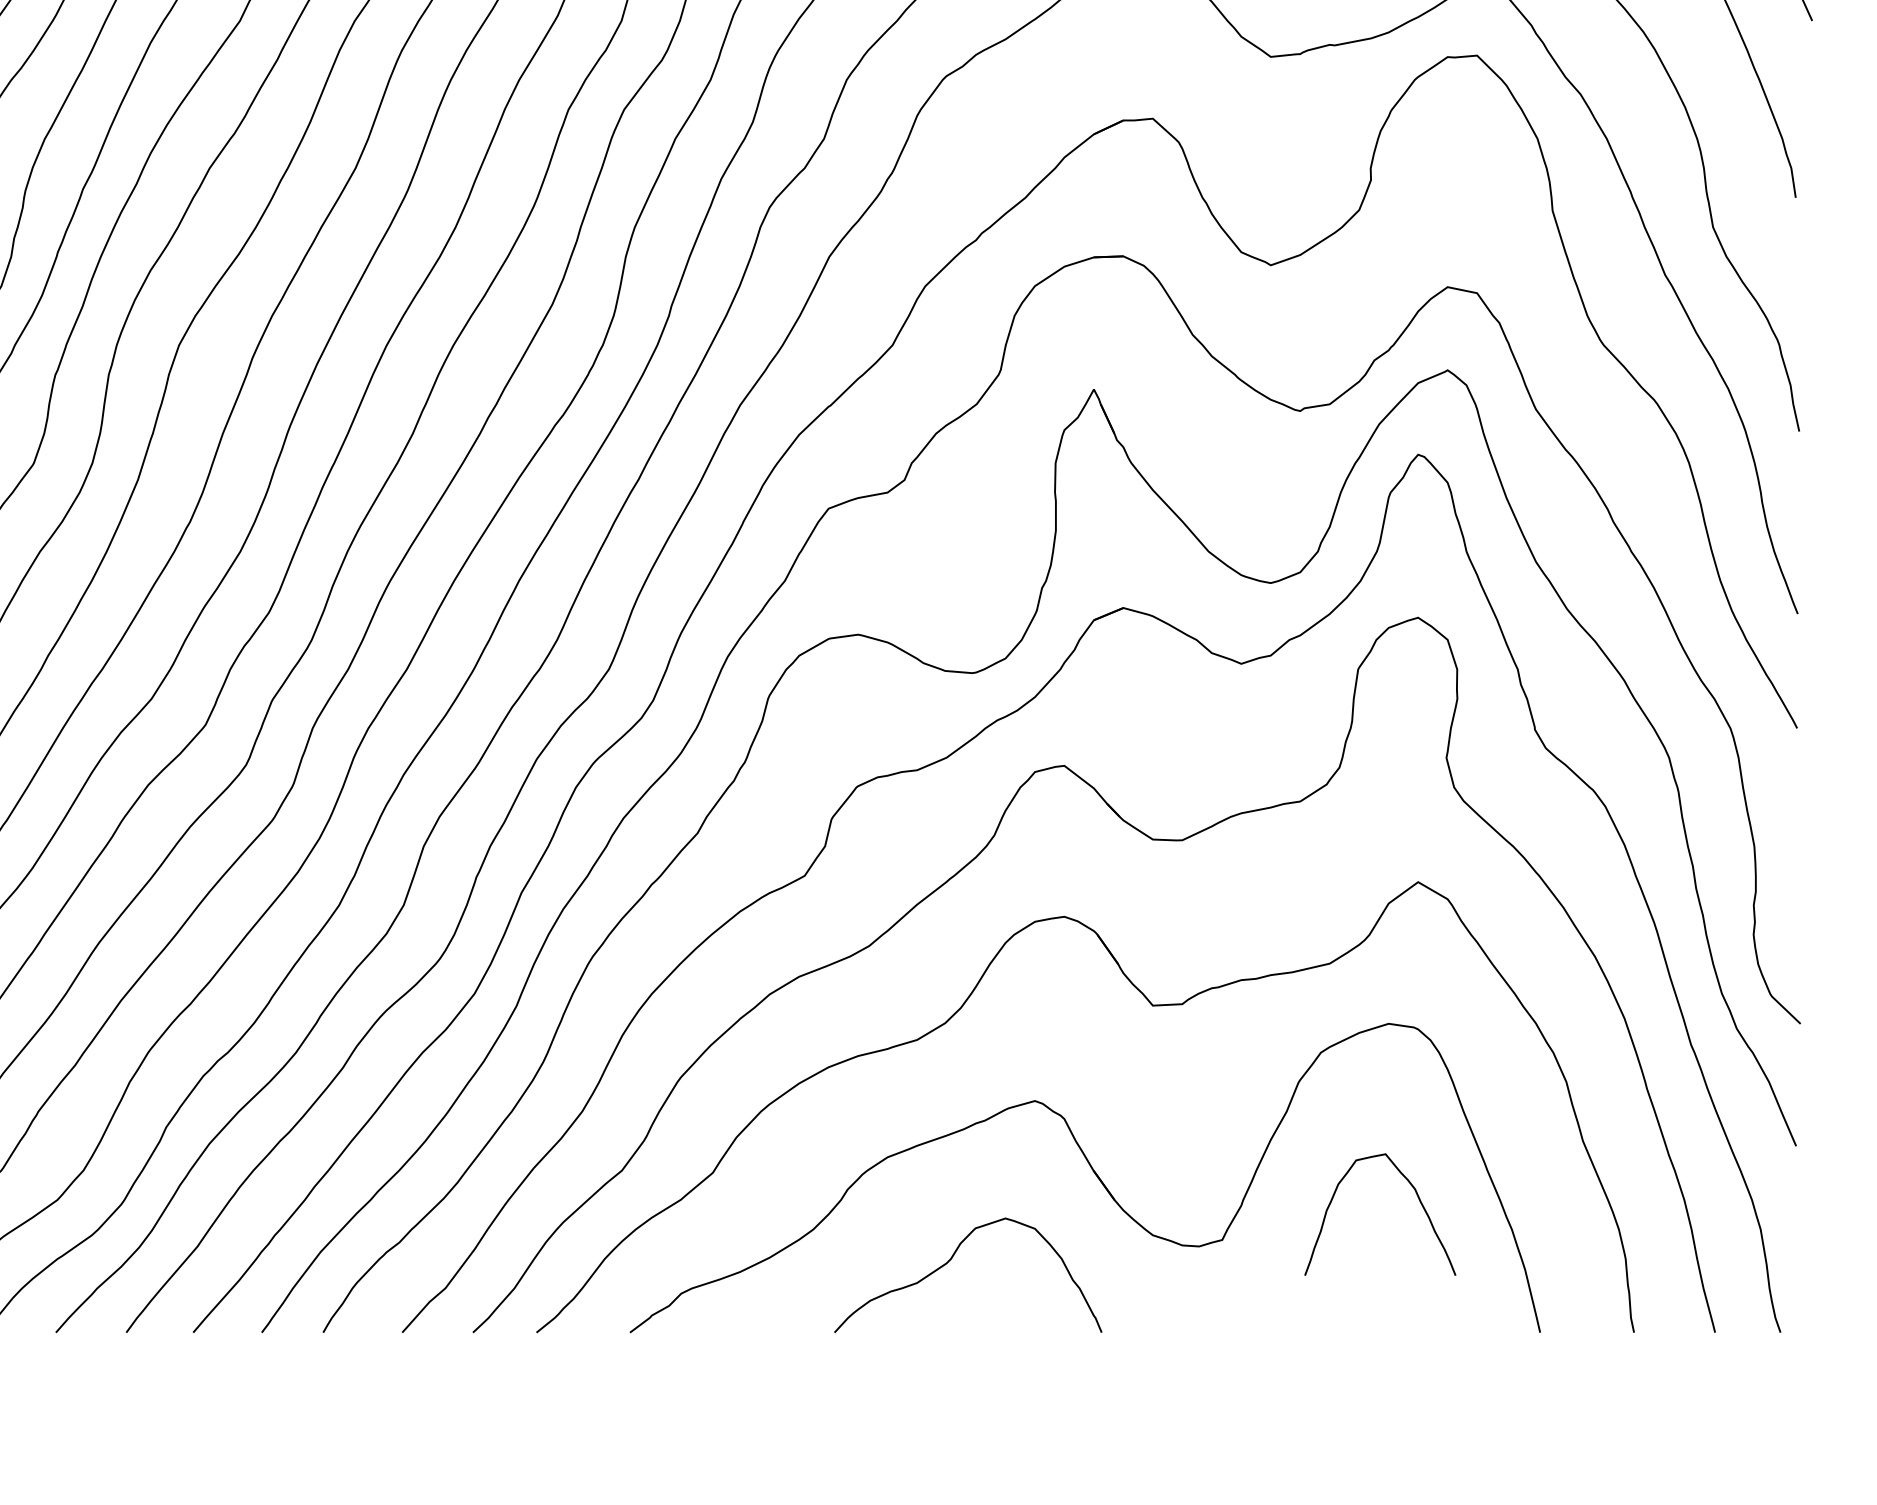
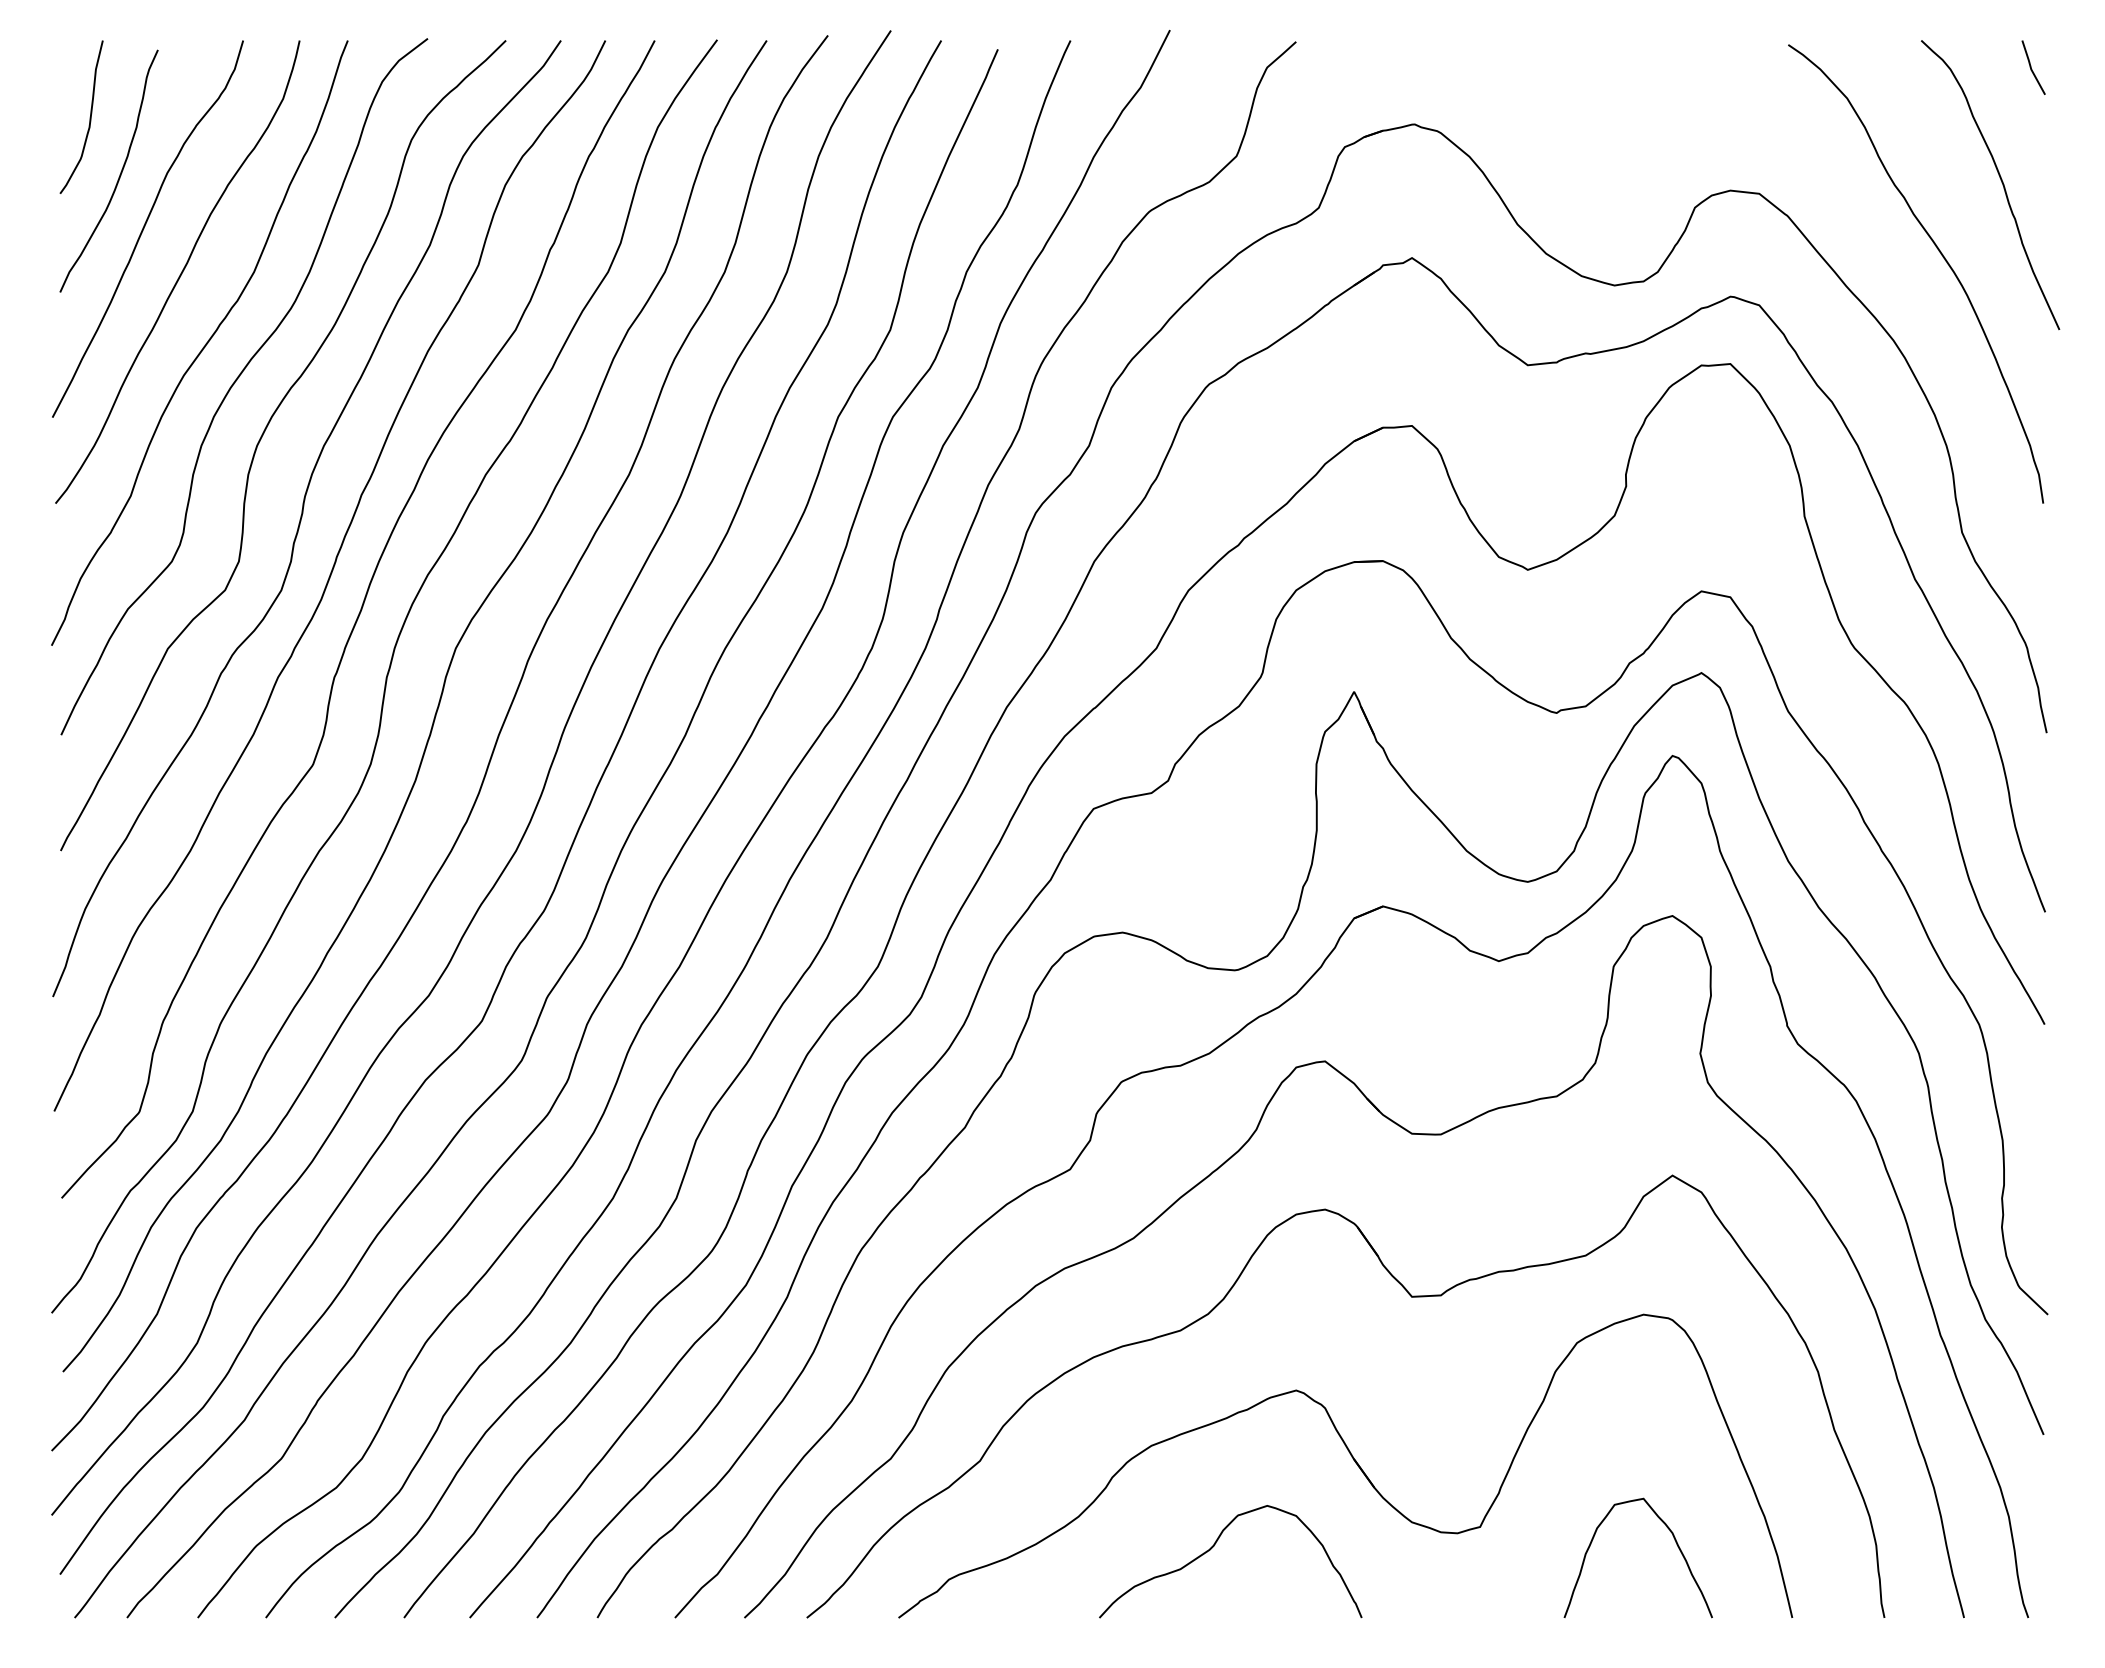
curve: (1416, 1194) -> (1673, 1538), moved

